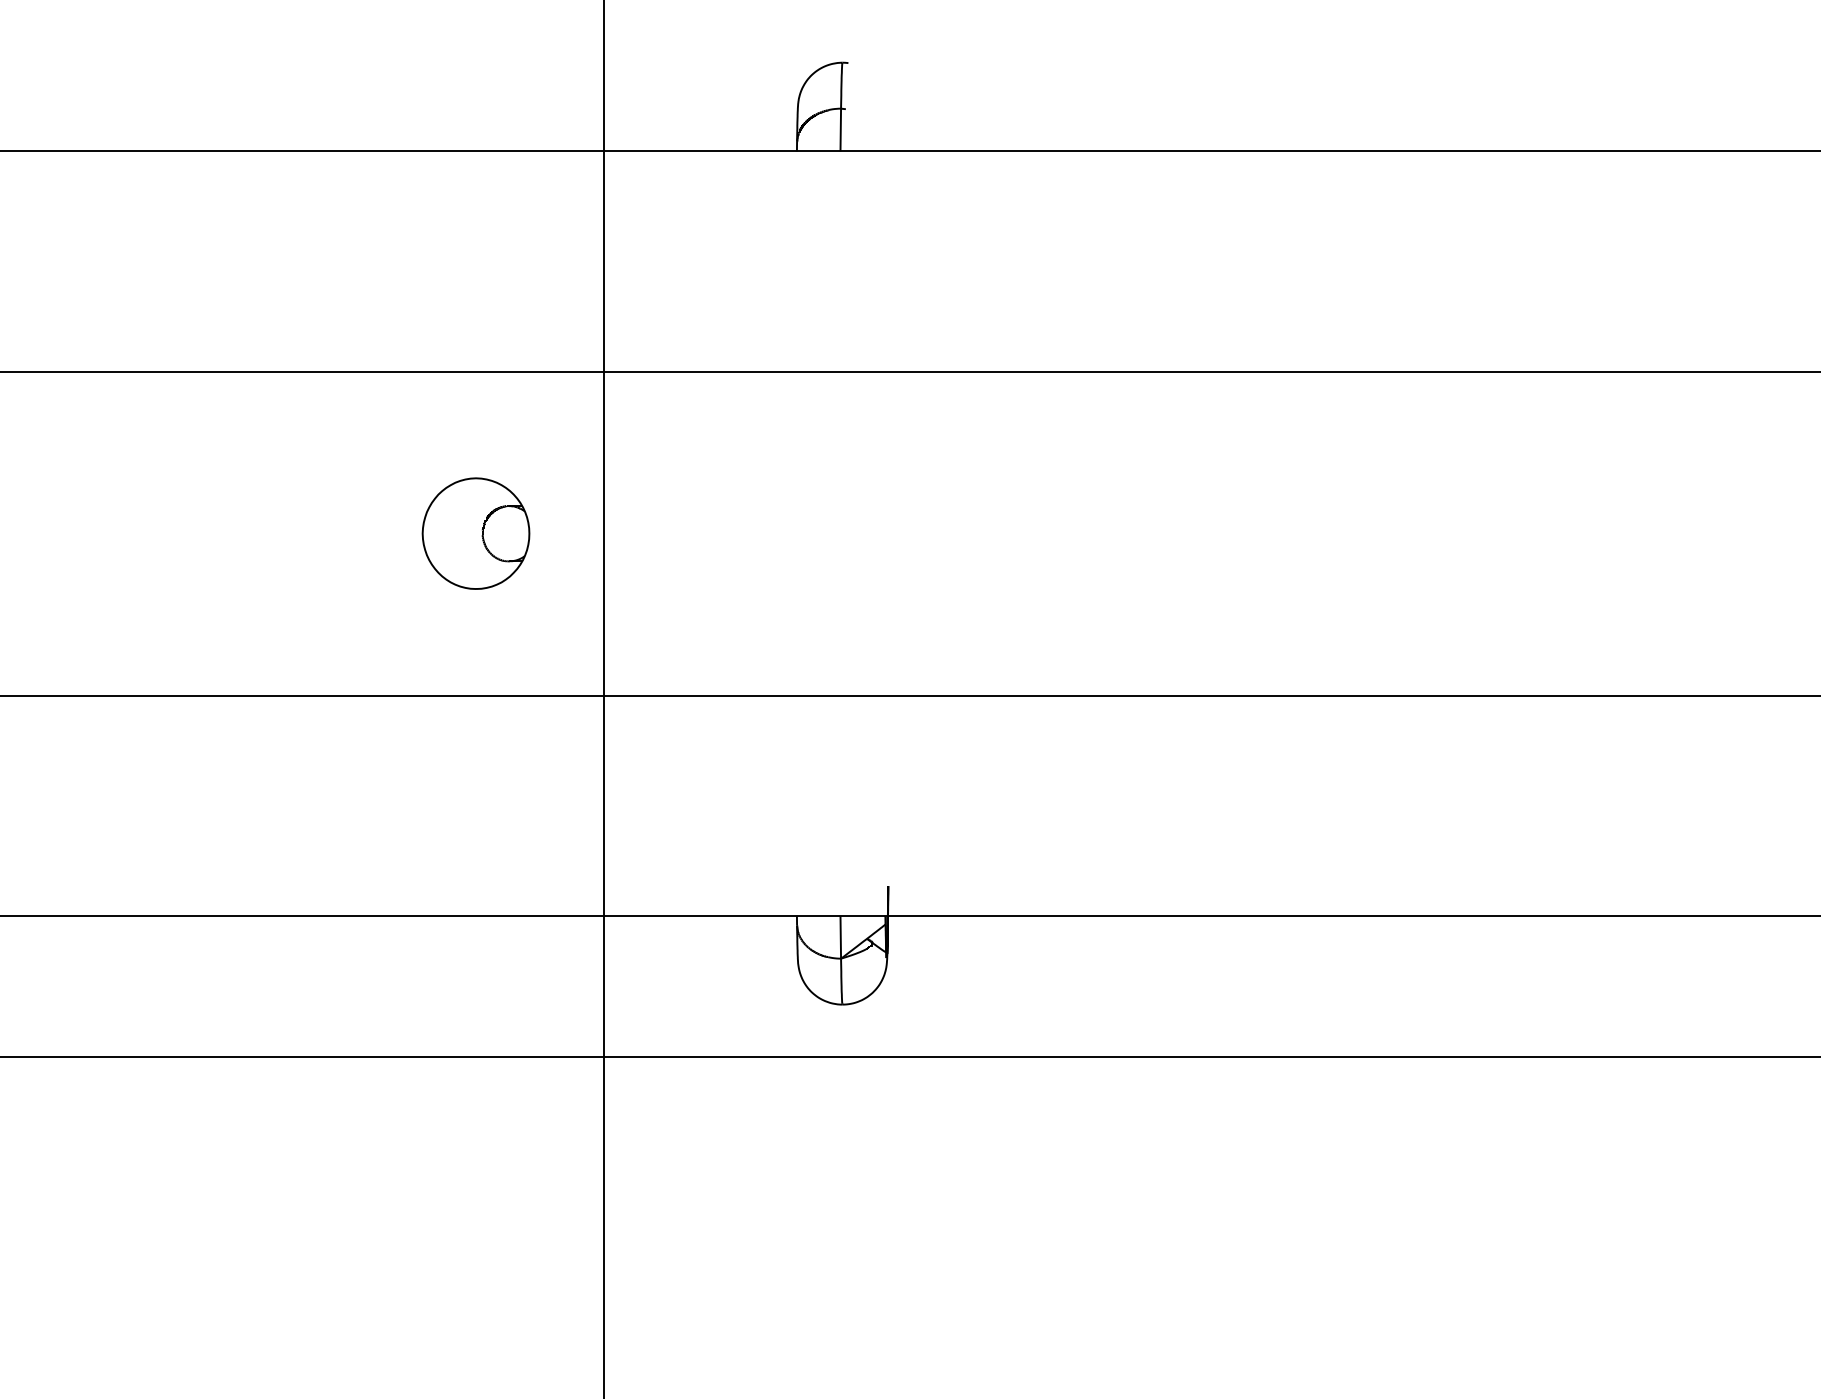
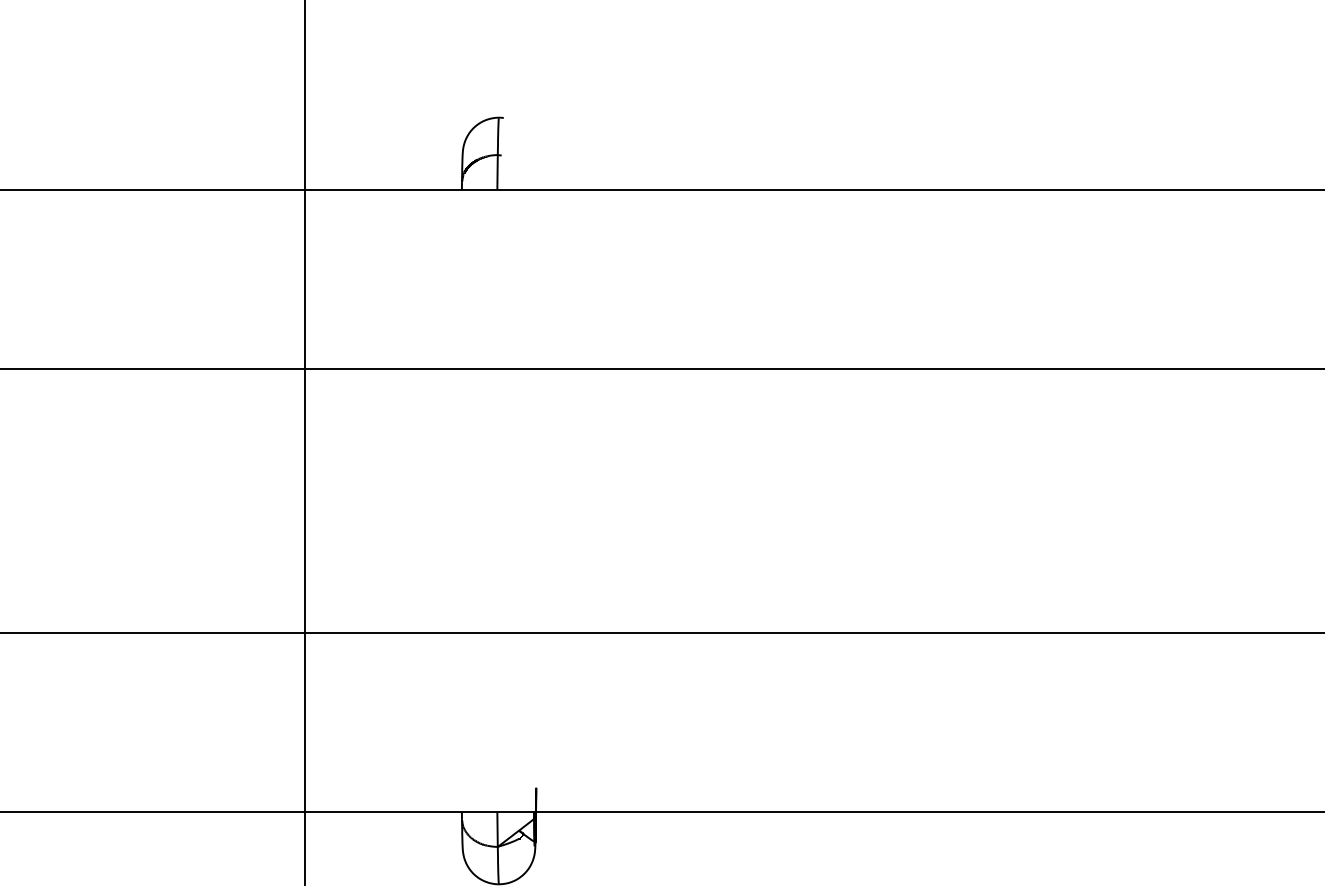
part: (475, 533) -> (200, 500), removed

